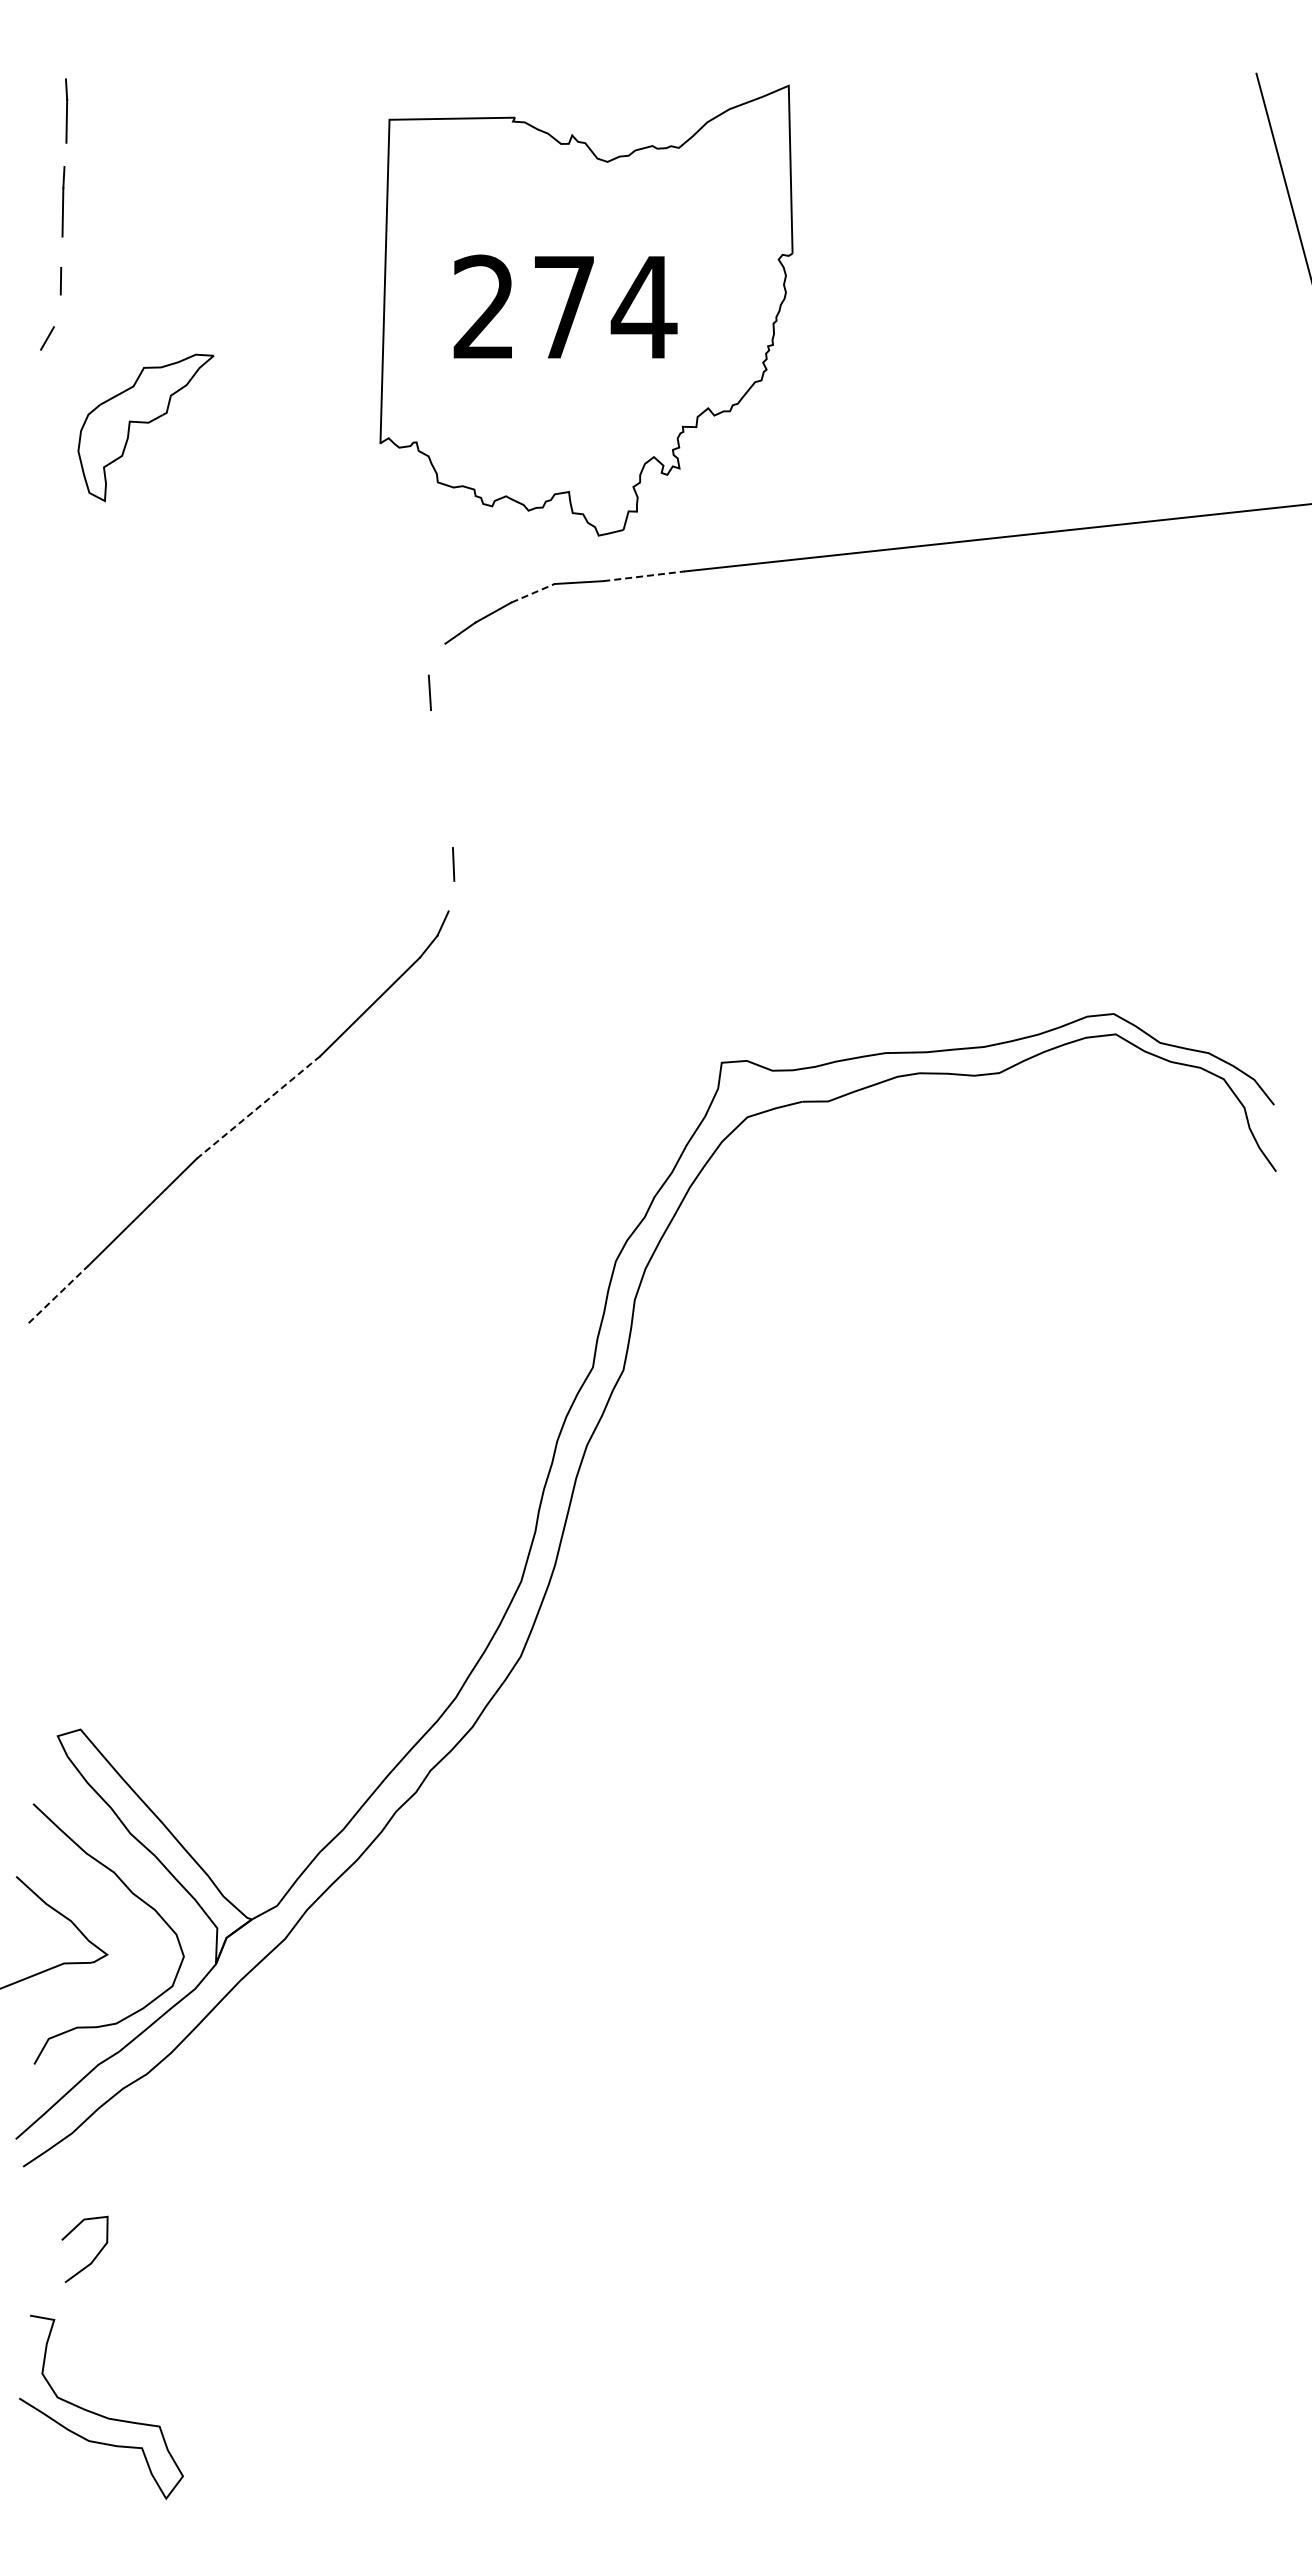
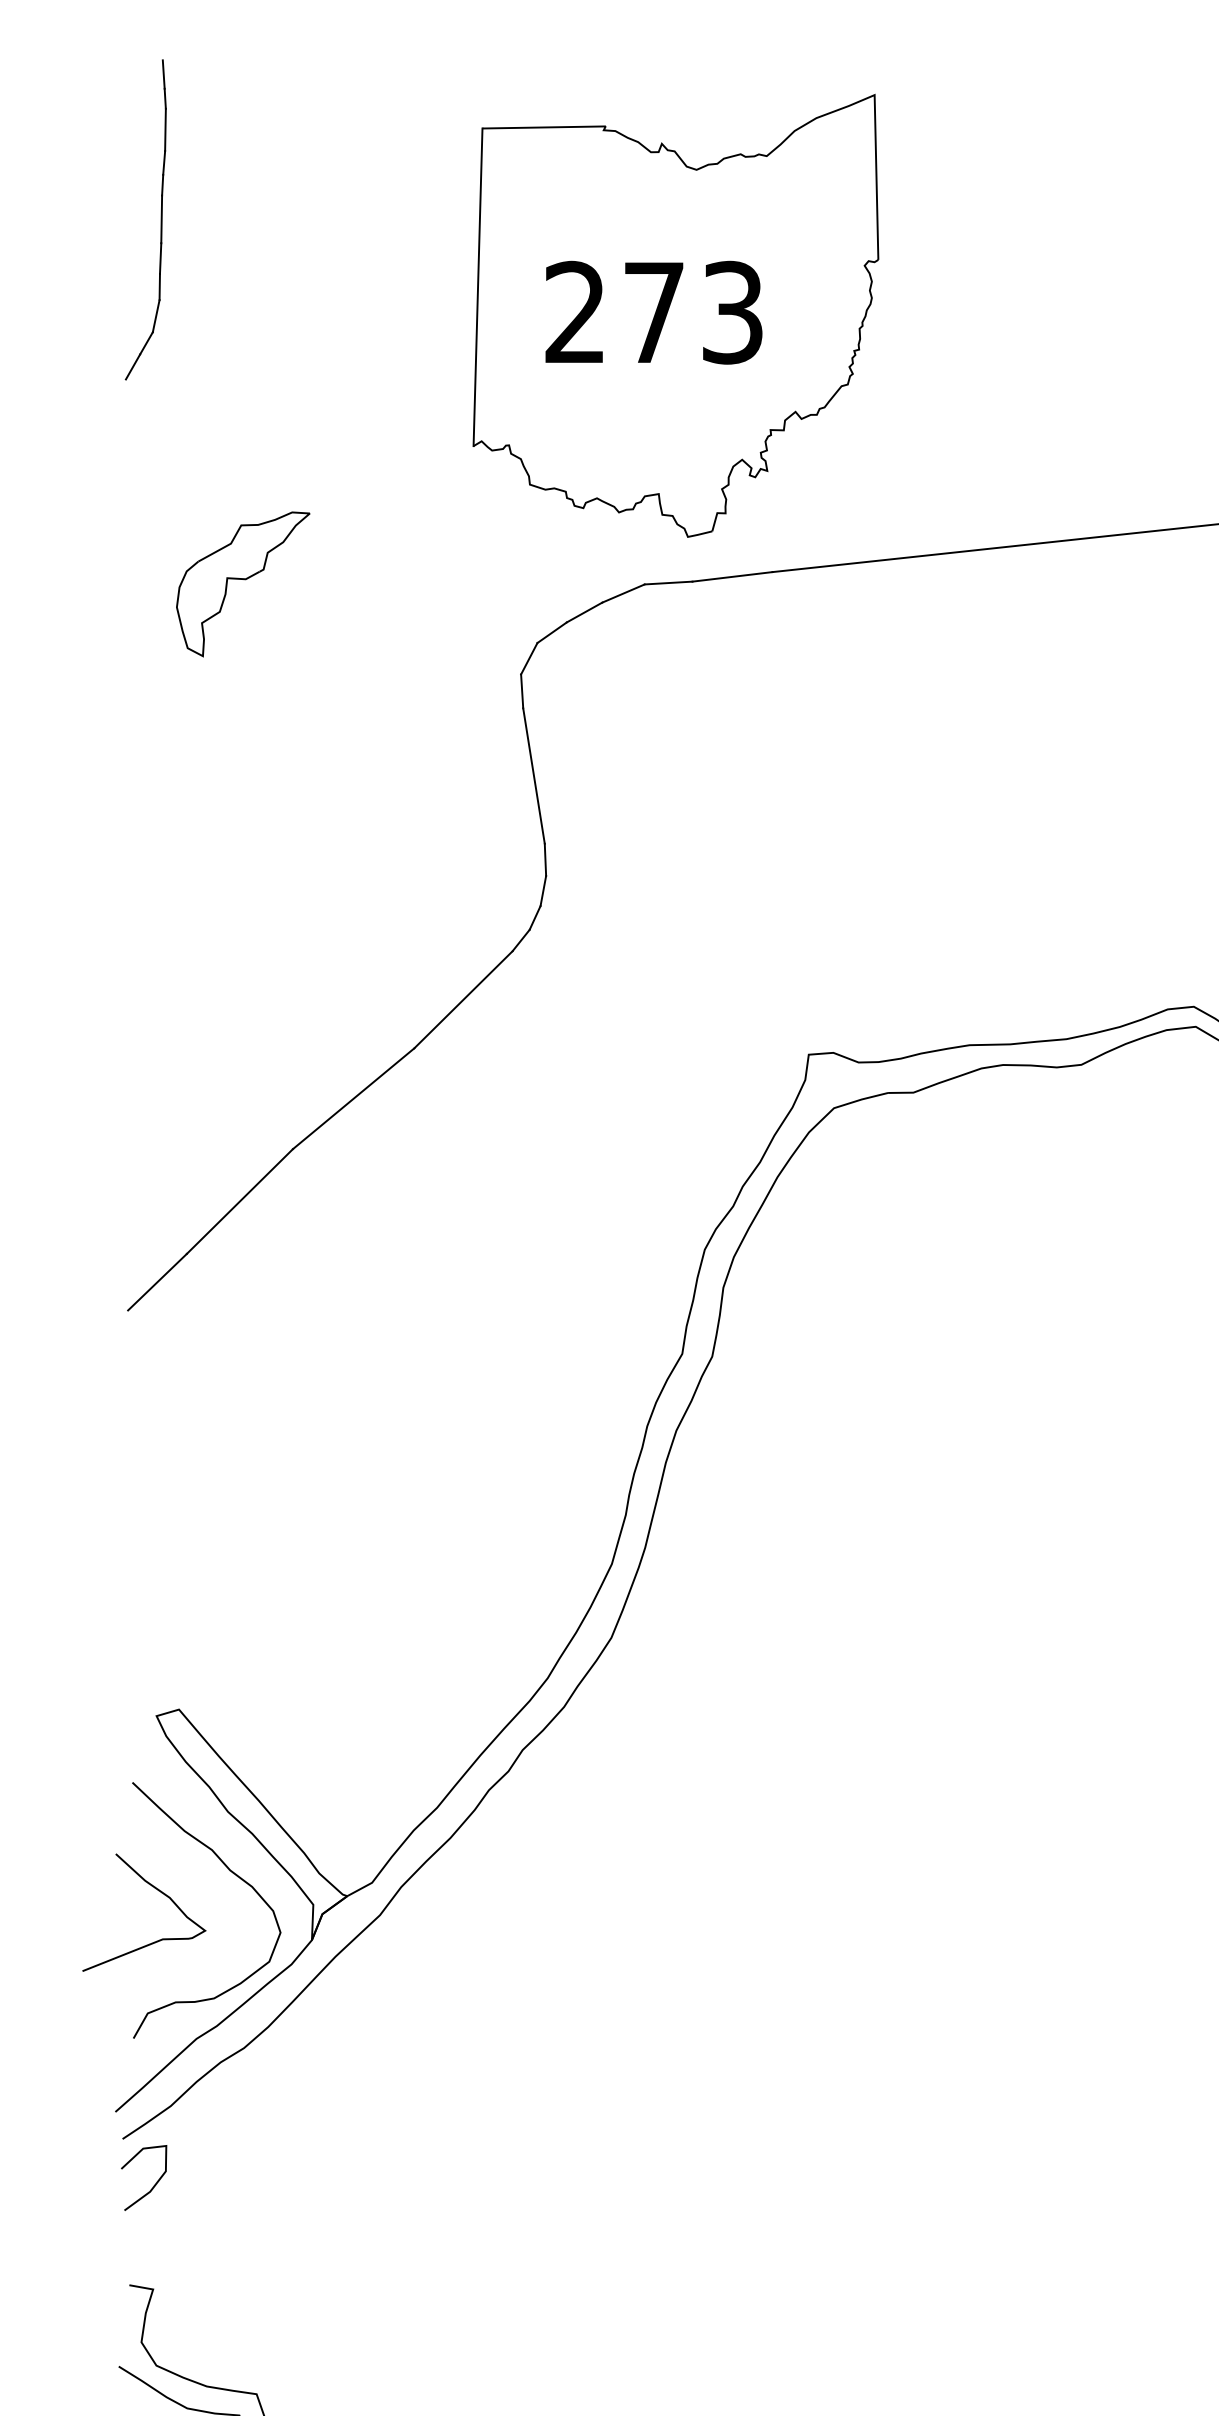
line: (64, 64) -> (163, 74), added
line: (65, 154) -> (164, 162), added
line: (61, 251) -> (160, 257), added
text: (643, 307) -> (731, 312), 274 -> 273
line: (56, 310) -> (155, 315), added
line: (33, 362) -> (132, 366), added
part: (145, 427) -> (242, 583), moved
line: (644, 576) -> (732, 577), dashed -> solid
line: (533, 593) -> (623, 593), dashed -> solid
line: (436, 659) -> (528, 658), added
line: (441, 779) -> (533, 776), added
line: (451, 895) -> (543, 890), added
line: (258, 1107) -> (353, 1098), dashed -> solid
line: (58, 1294) -> (157, 1282), dashed -> solid
curve: (93, 2258) -> (152, 2186), moved

